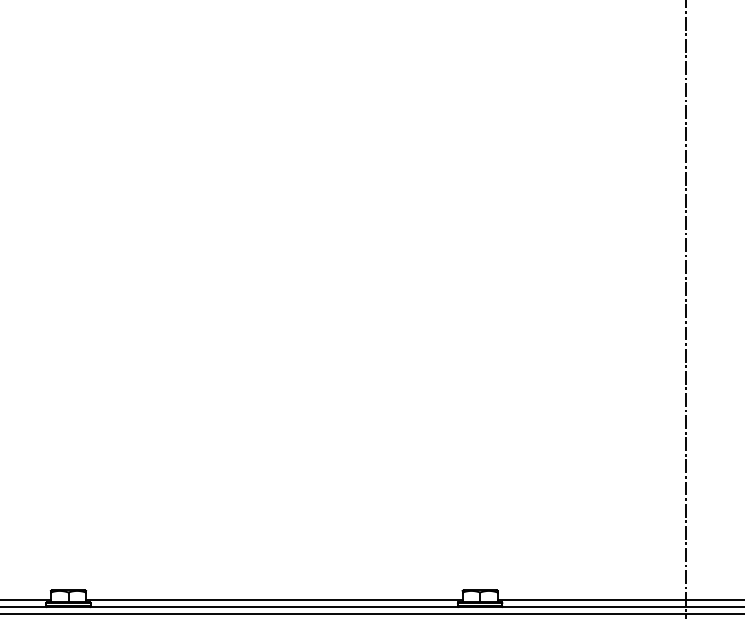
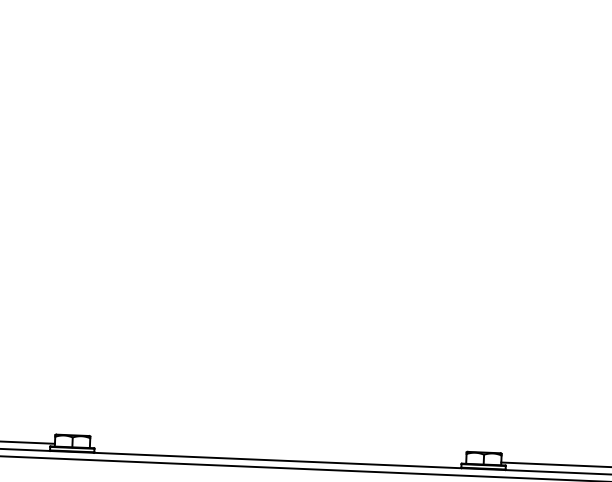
line: (274, 599) -> (278, 453), removed

